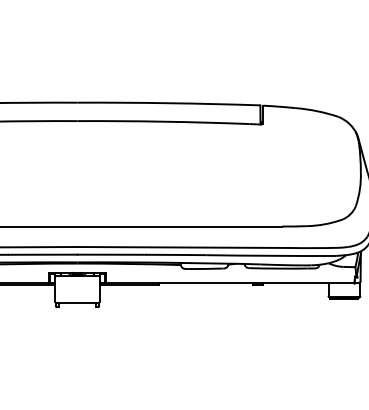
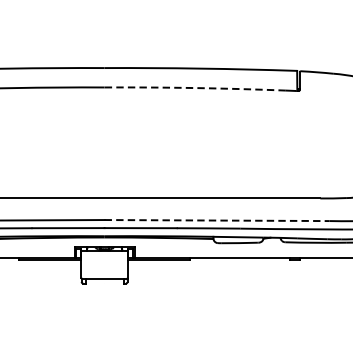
arc: (163, 121) -> (195, 87), solid -> dashed
line: (184, 247) -> (217, 220), solid -> dashed

